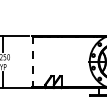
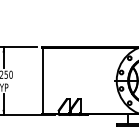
line: (33, 62) -> (43, 81), dashed -> solid

